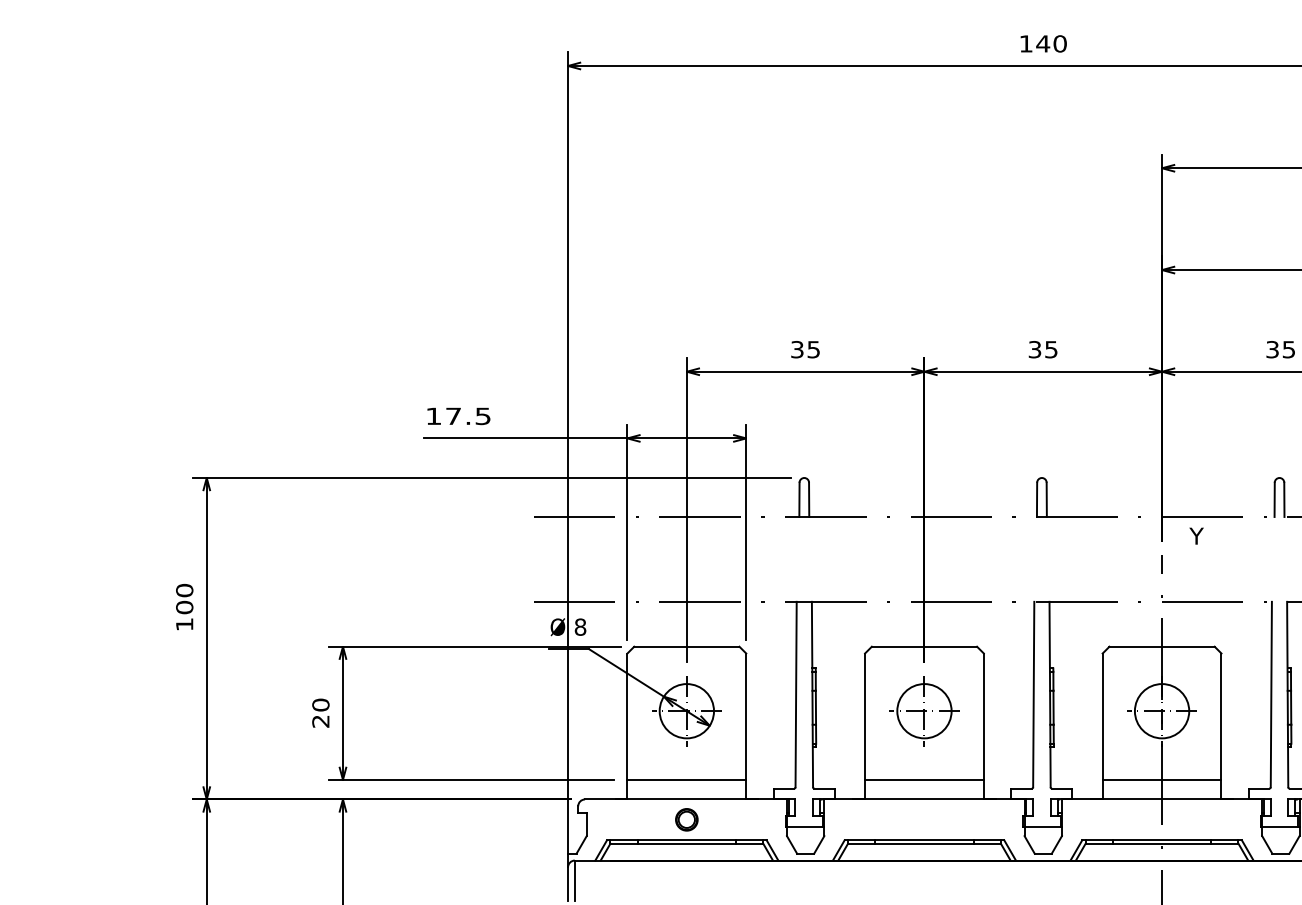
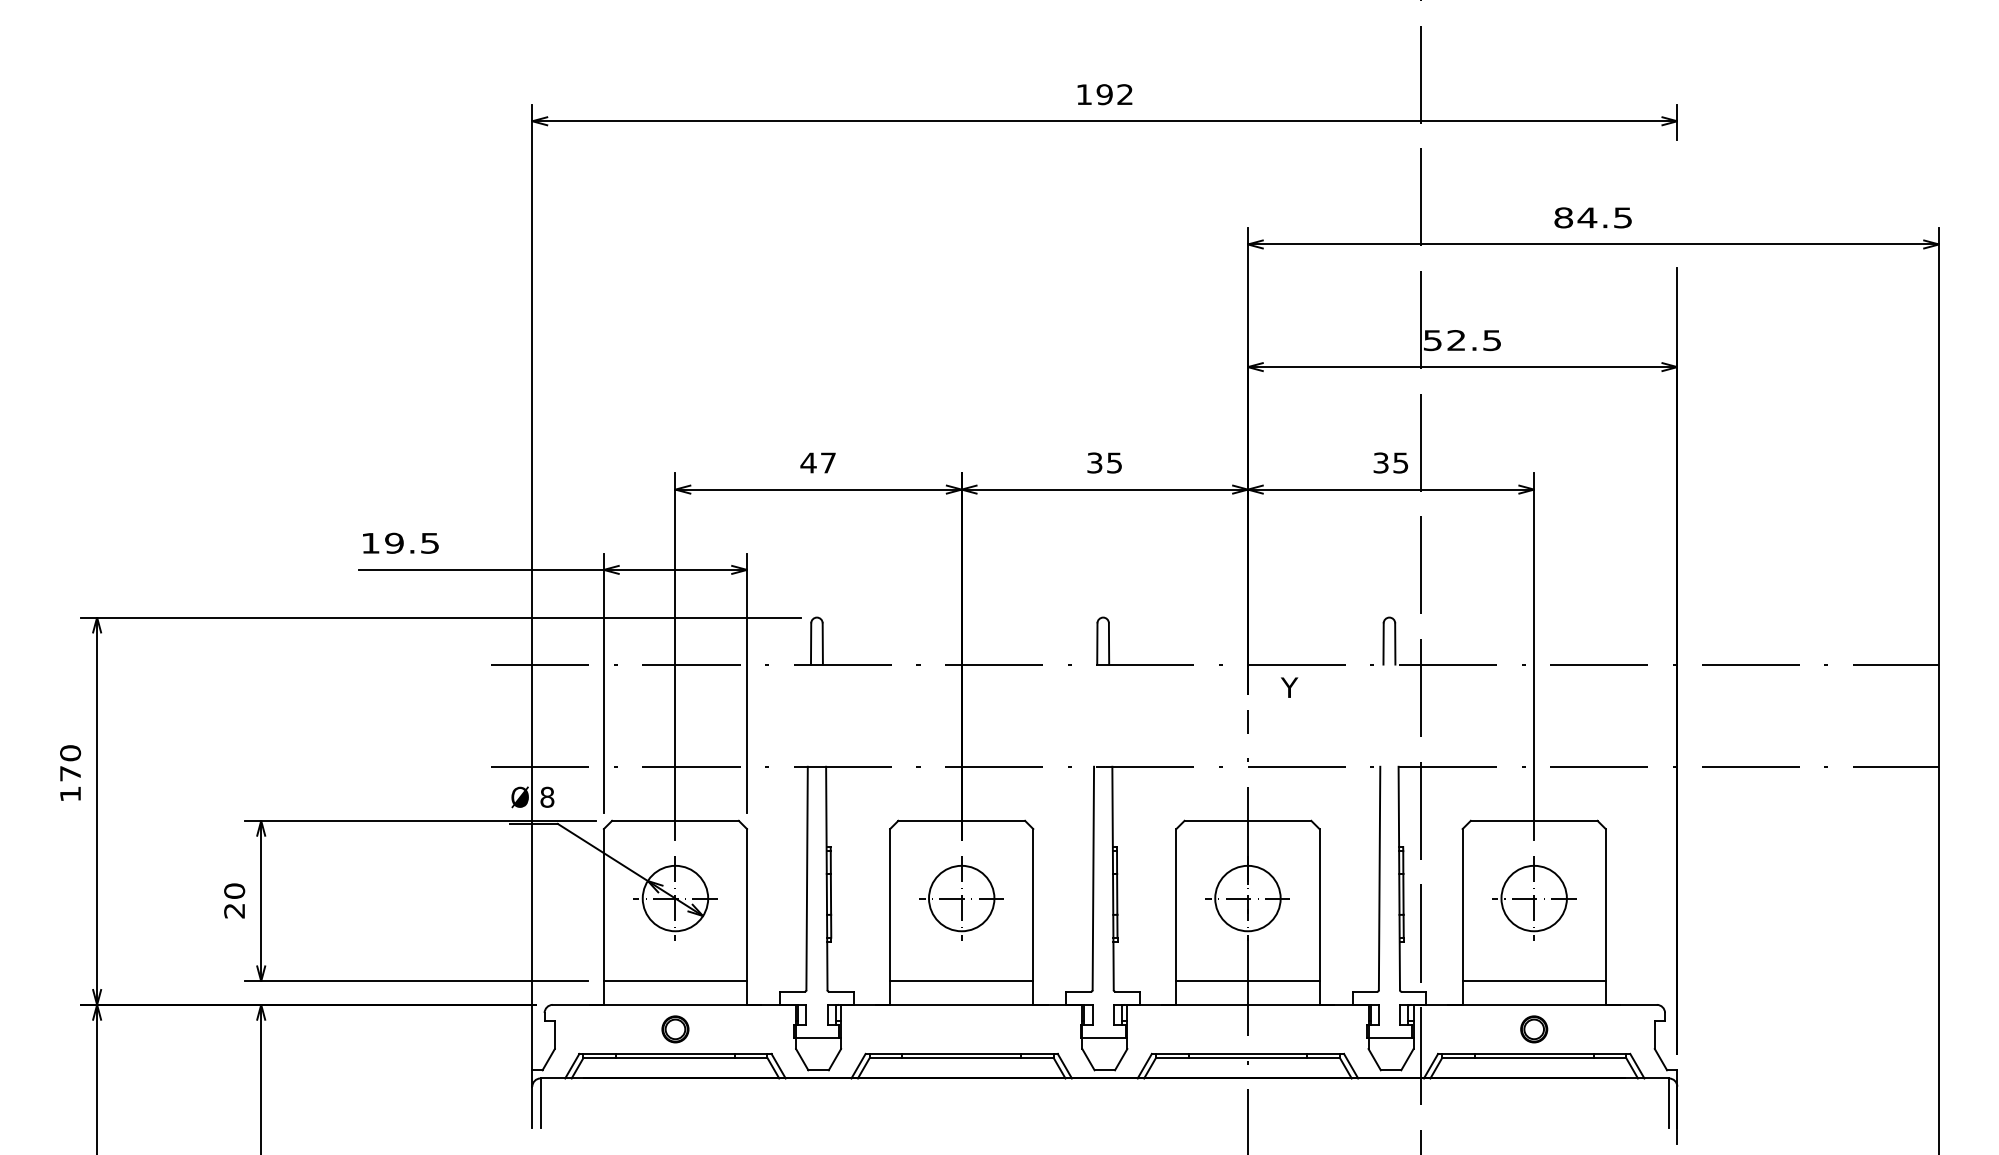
text: (1051, 43) -> (1114, 94), 140 -> 192
text: (804, 349) -> (817, 462), 35 -> 47
text: (453, 415) -> (394, 542), 17.5 -> 19.5
text: (184, 607) -> (70, 773), 100 -> 170

